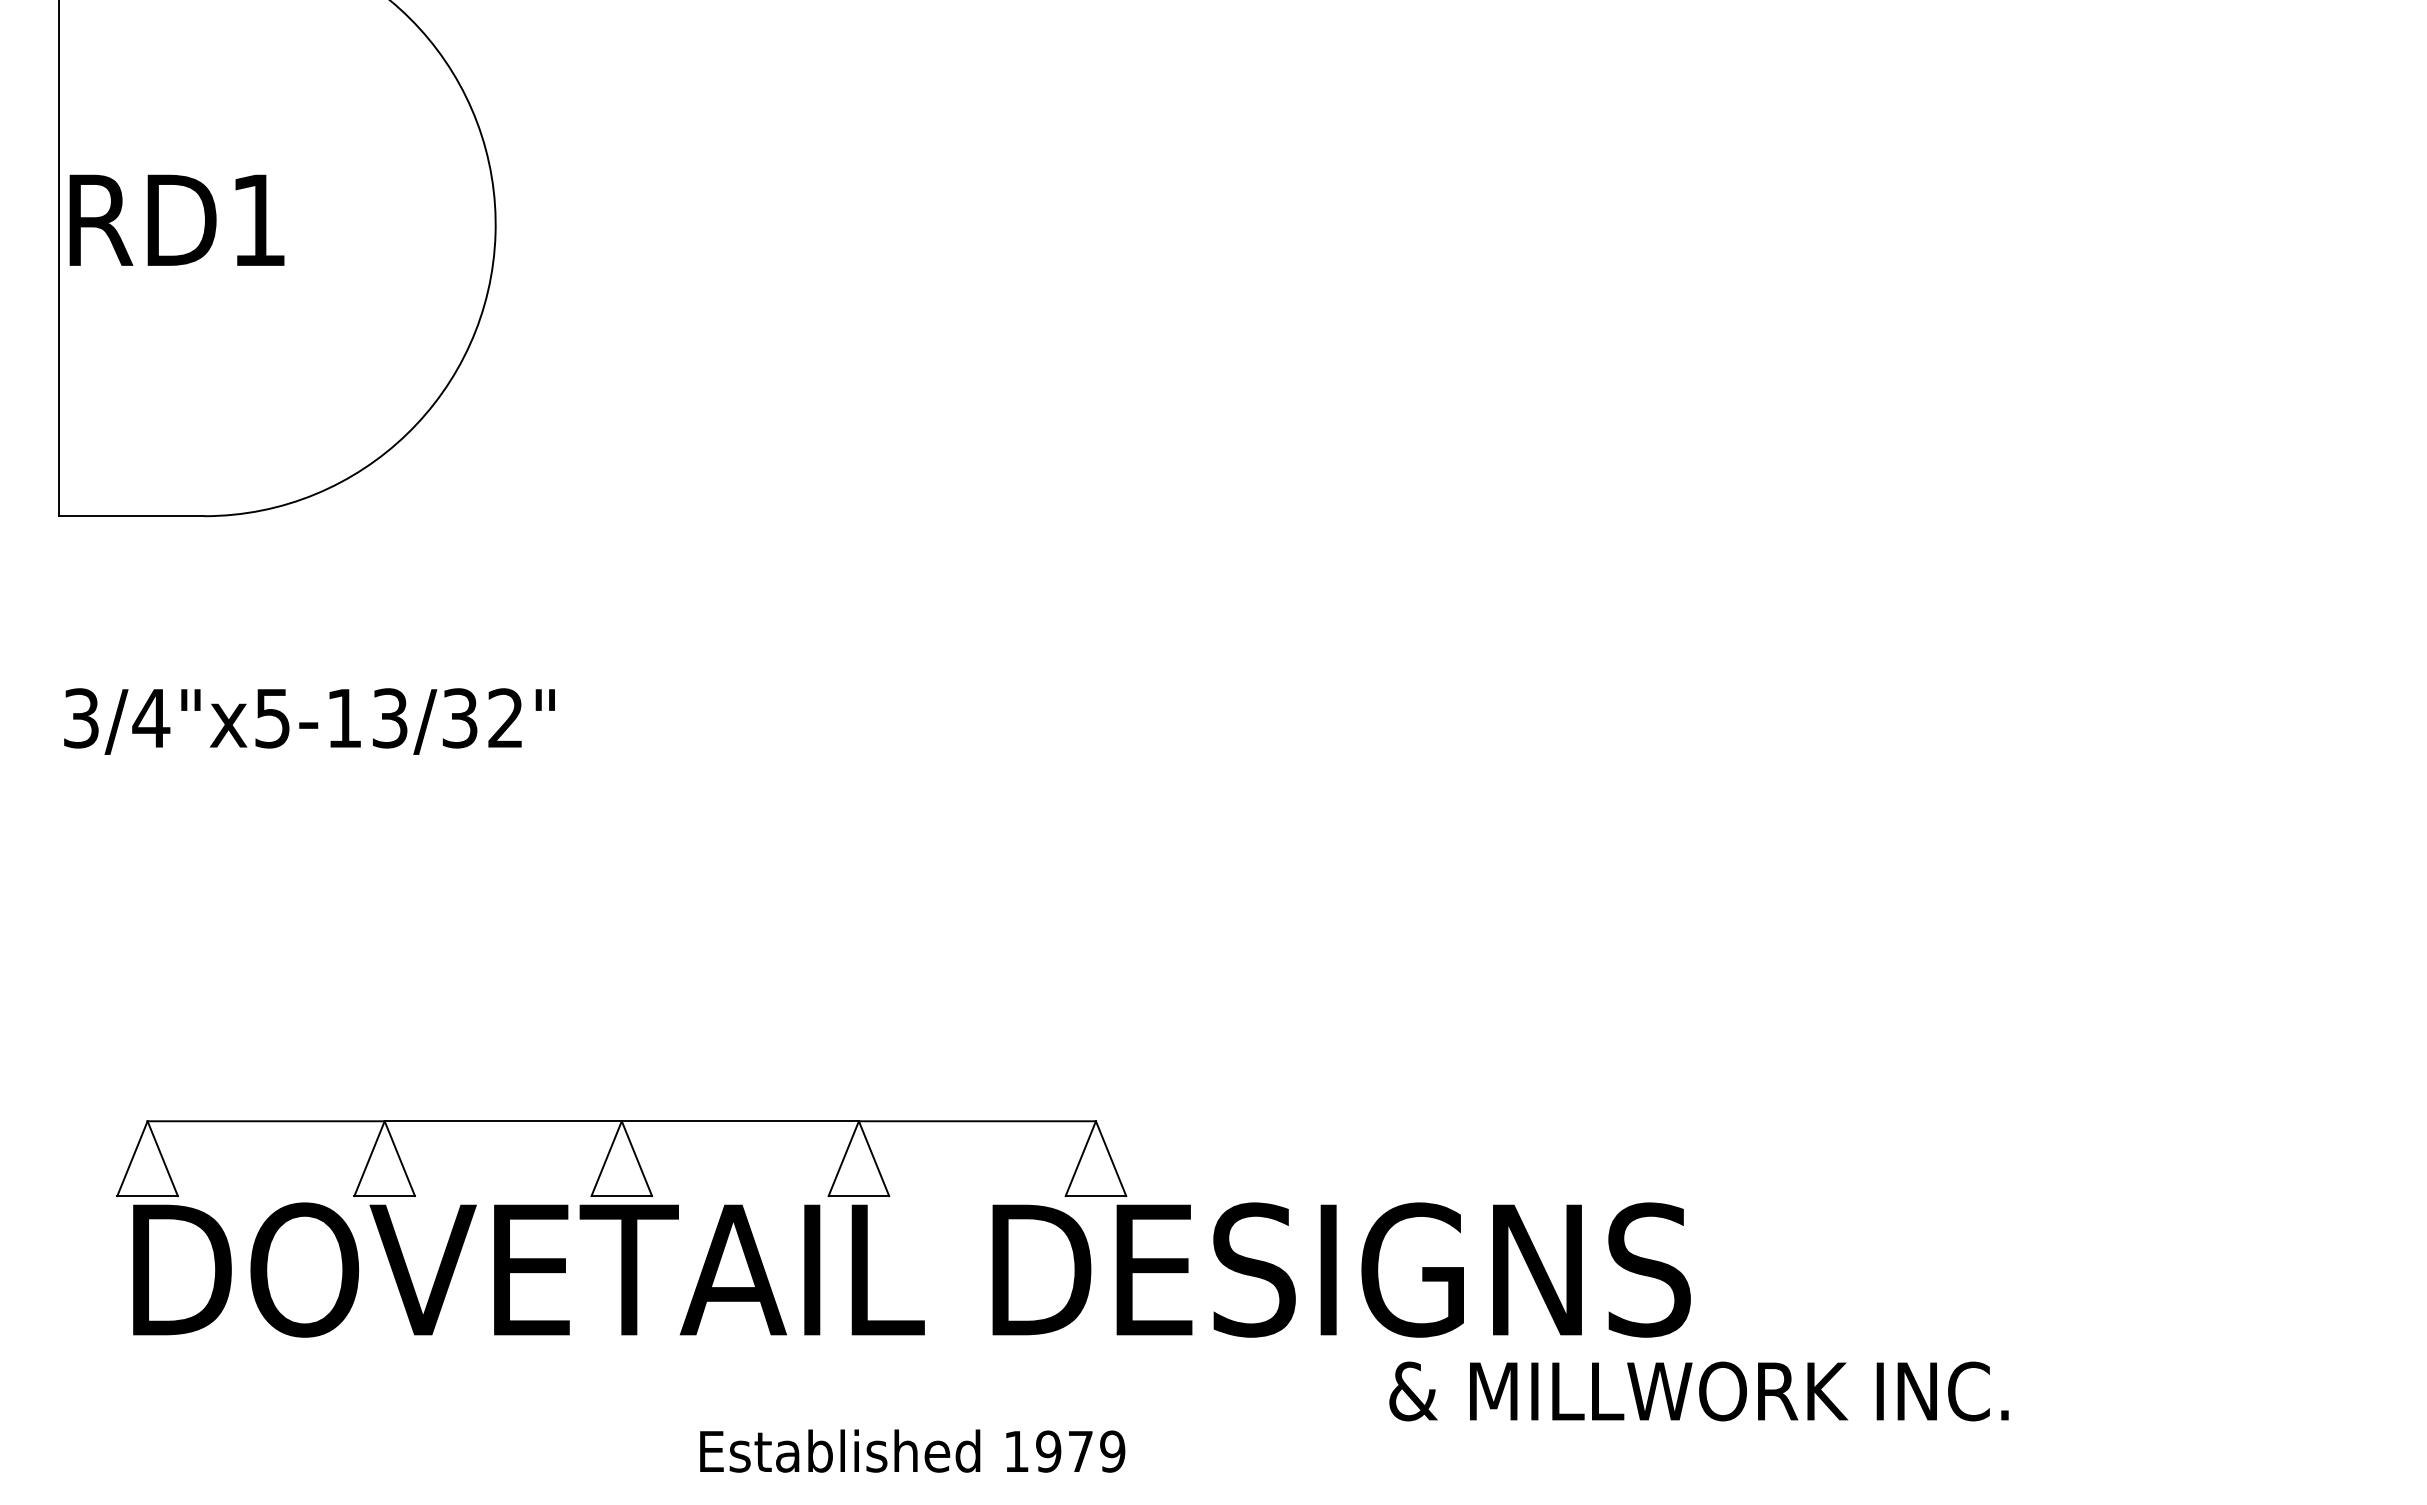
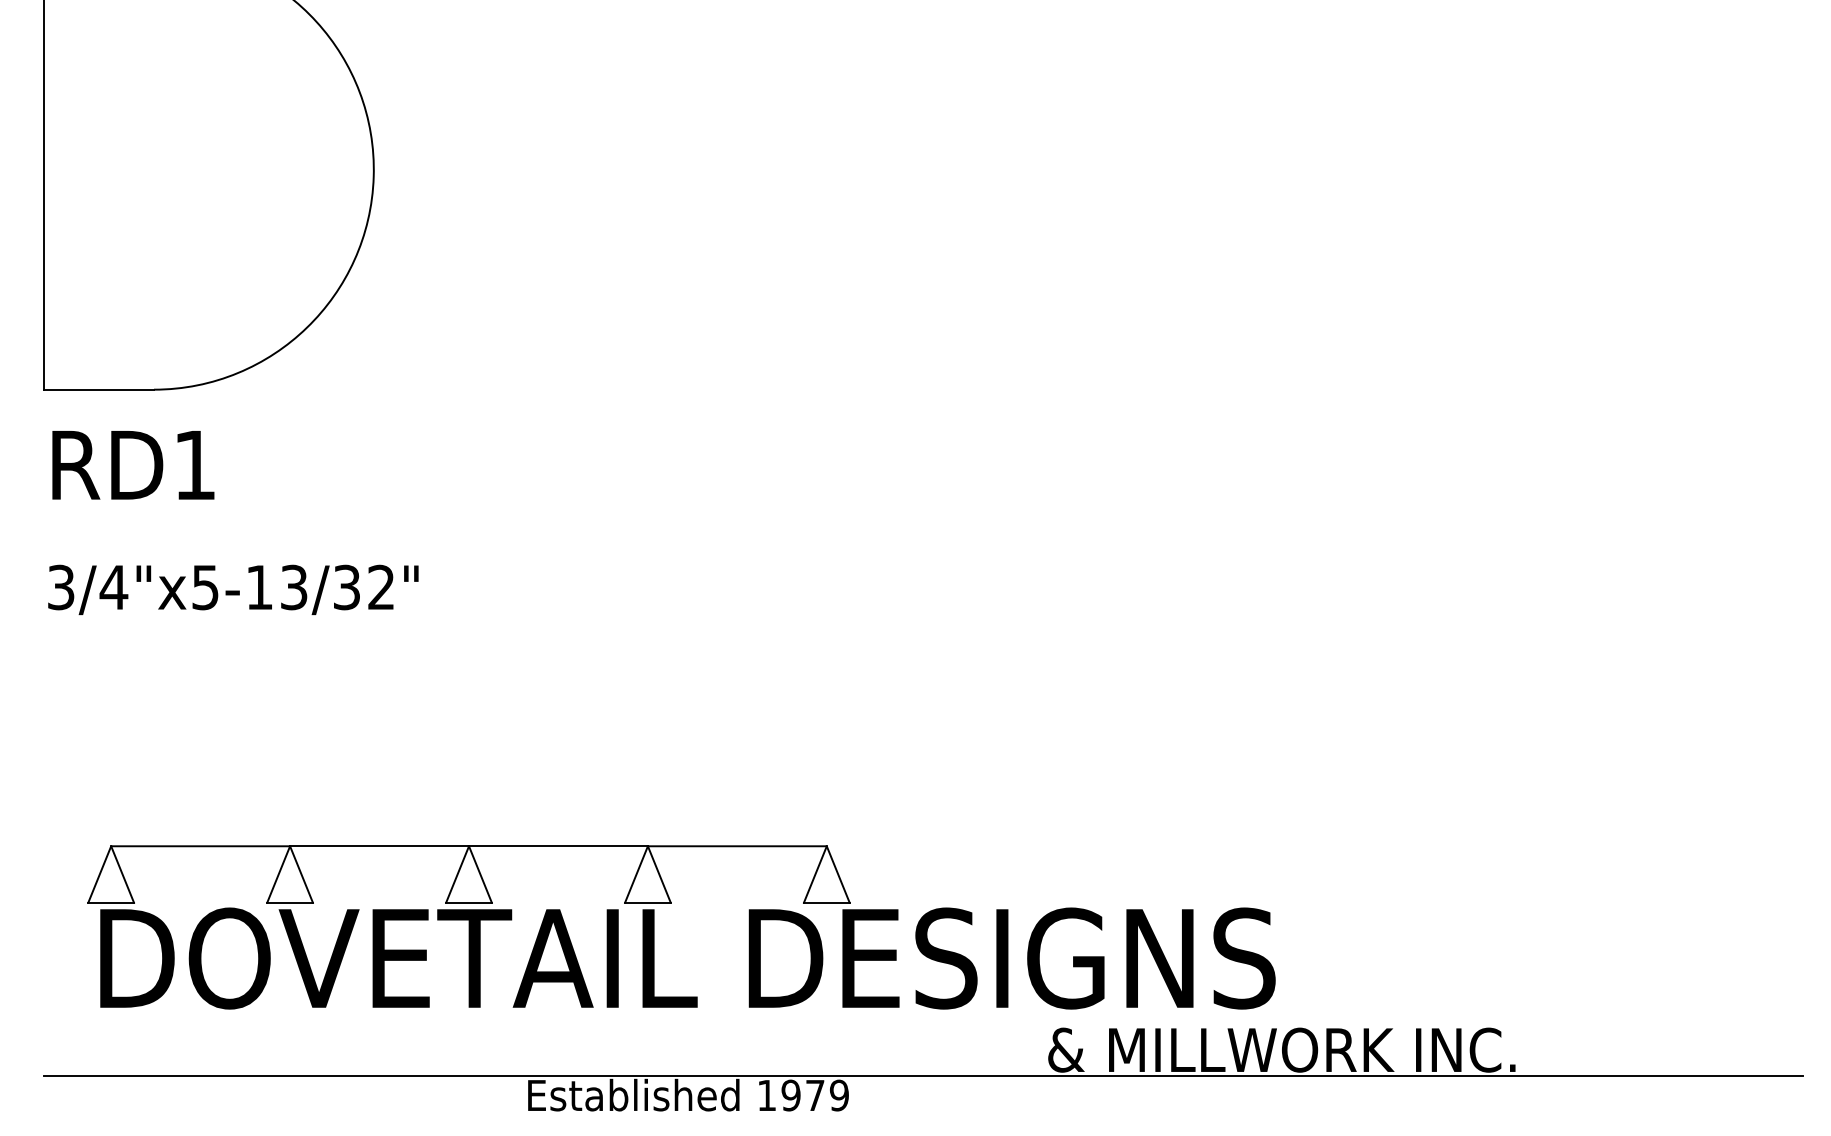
text: (176, 219) -> (132, 464), moved
text: (309, 721) -> (233, 589), moved
line: (1223, 1426) -> (923, 1076), added

